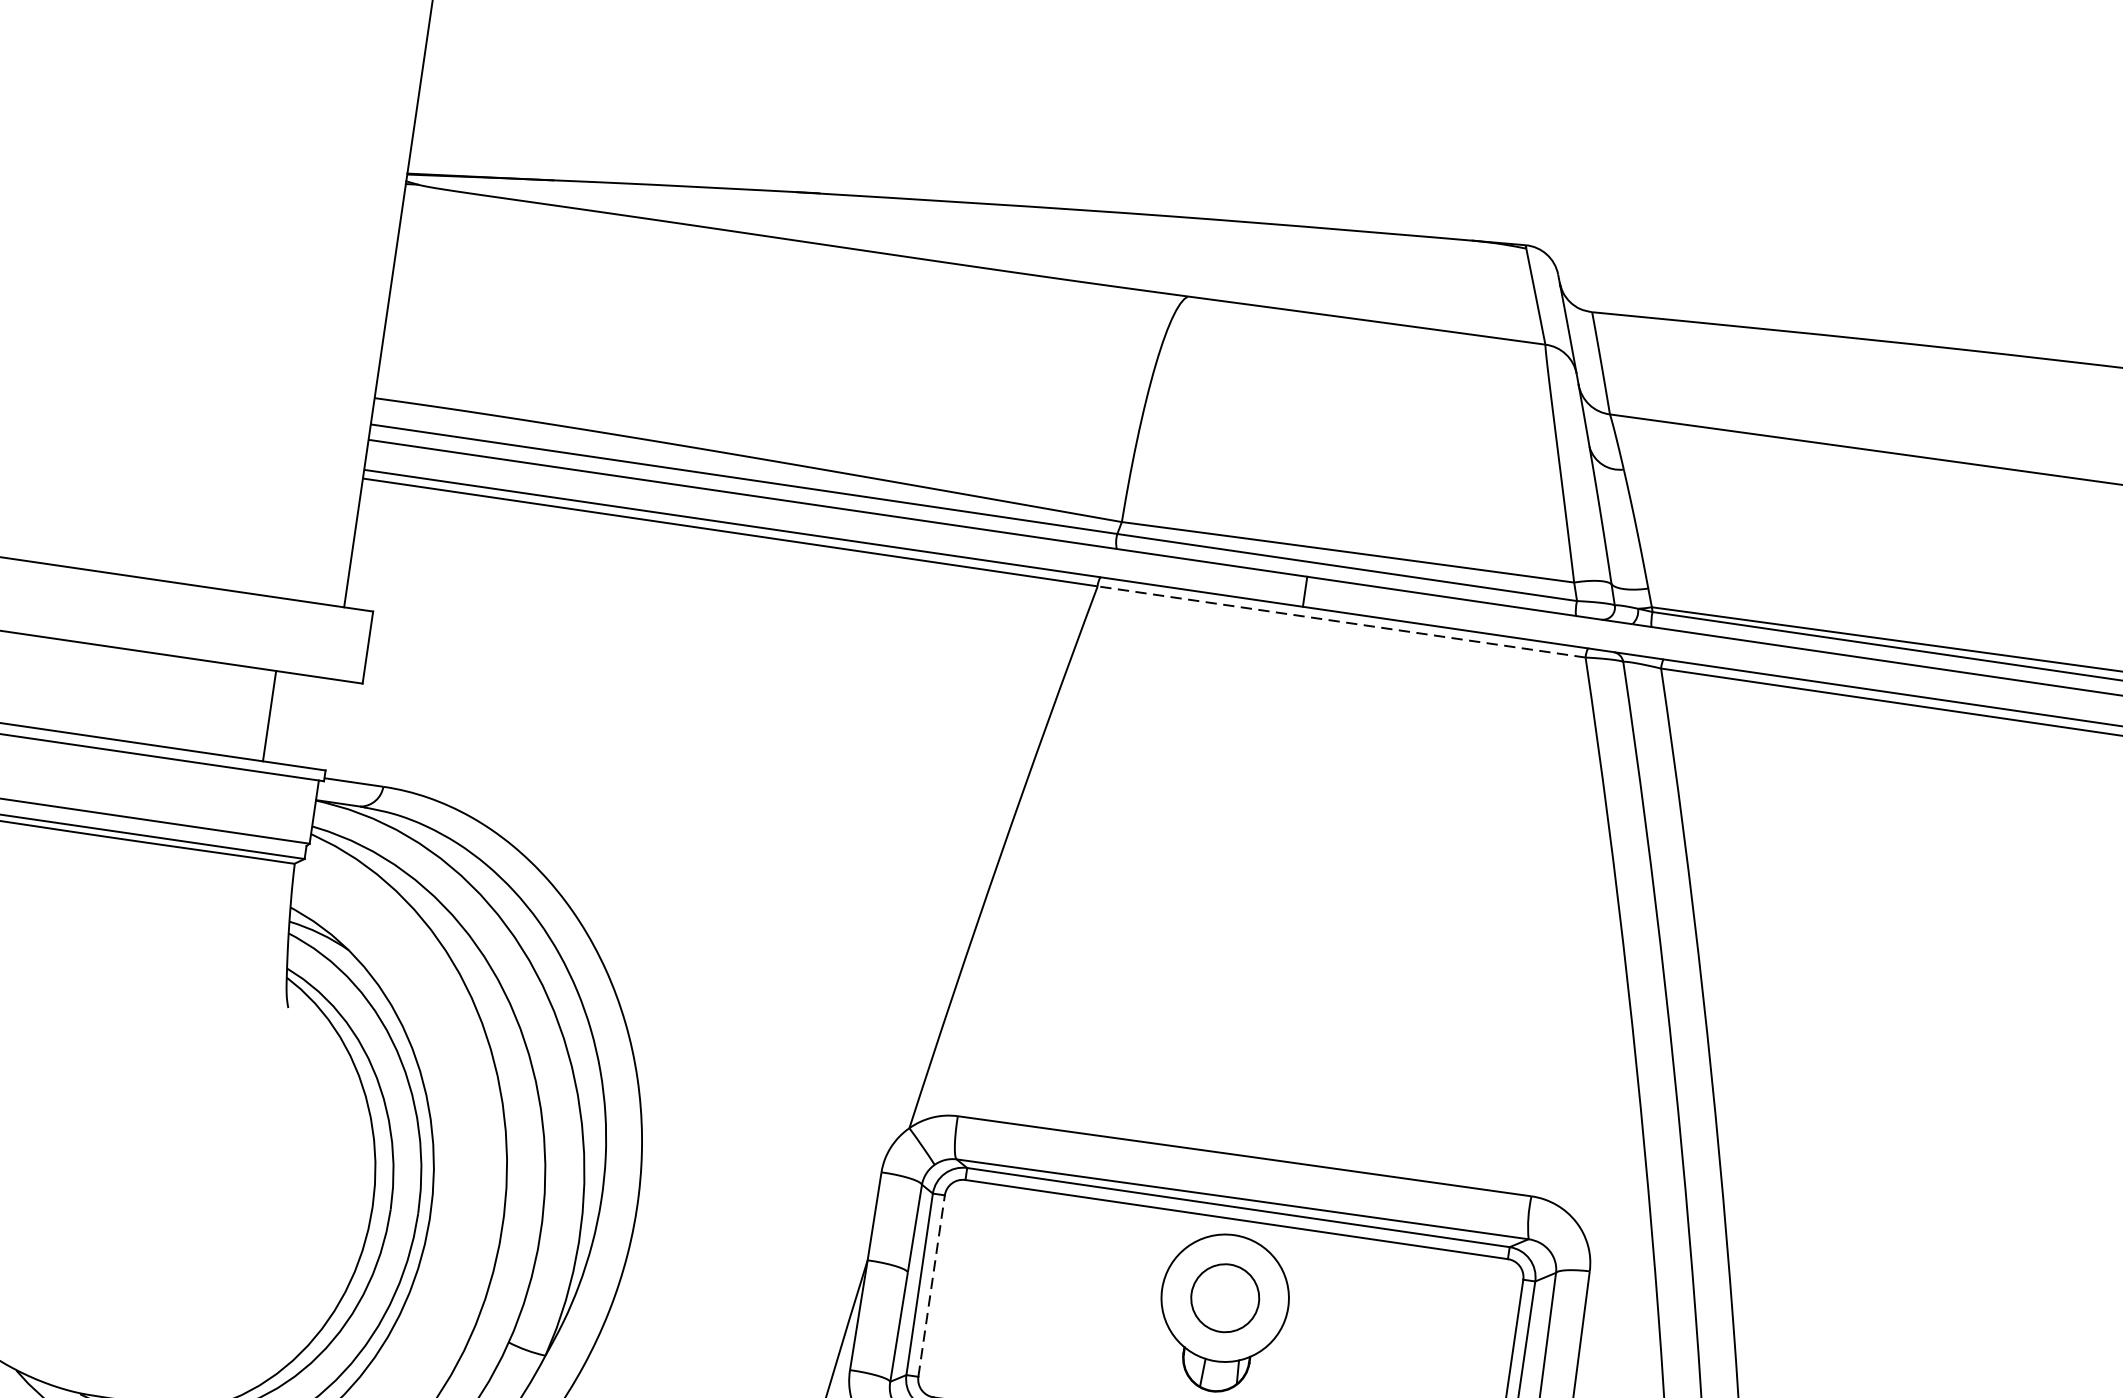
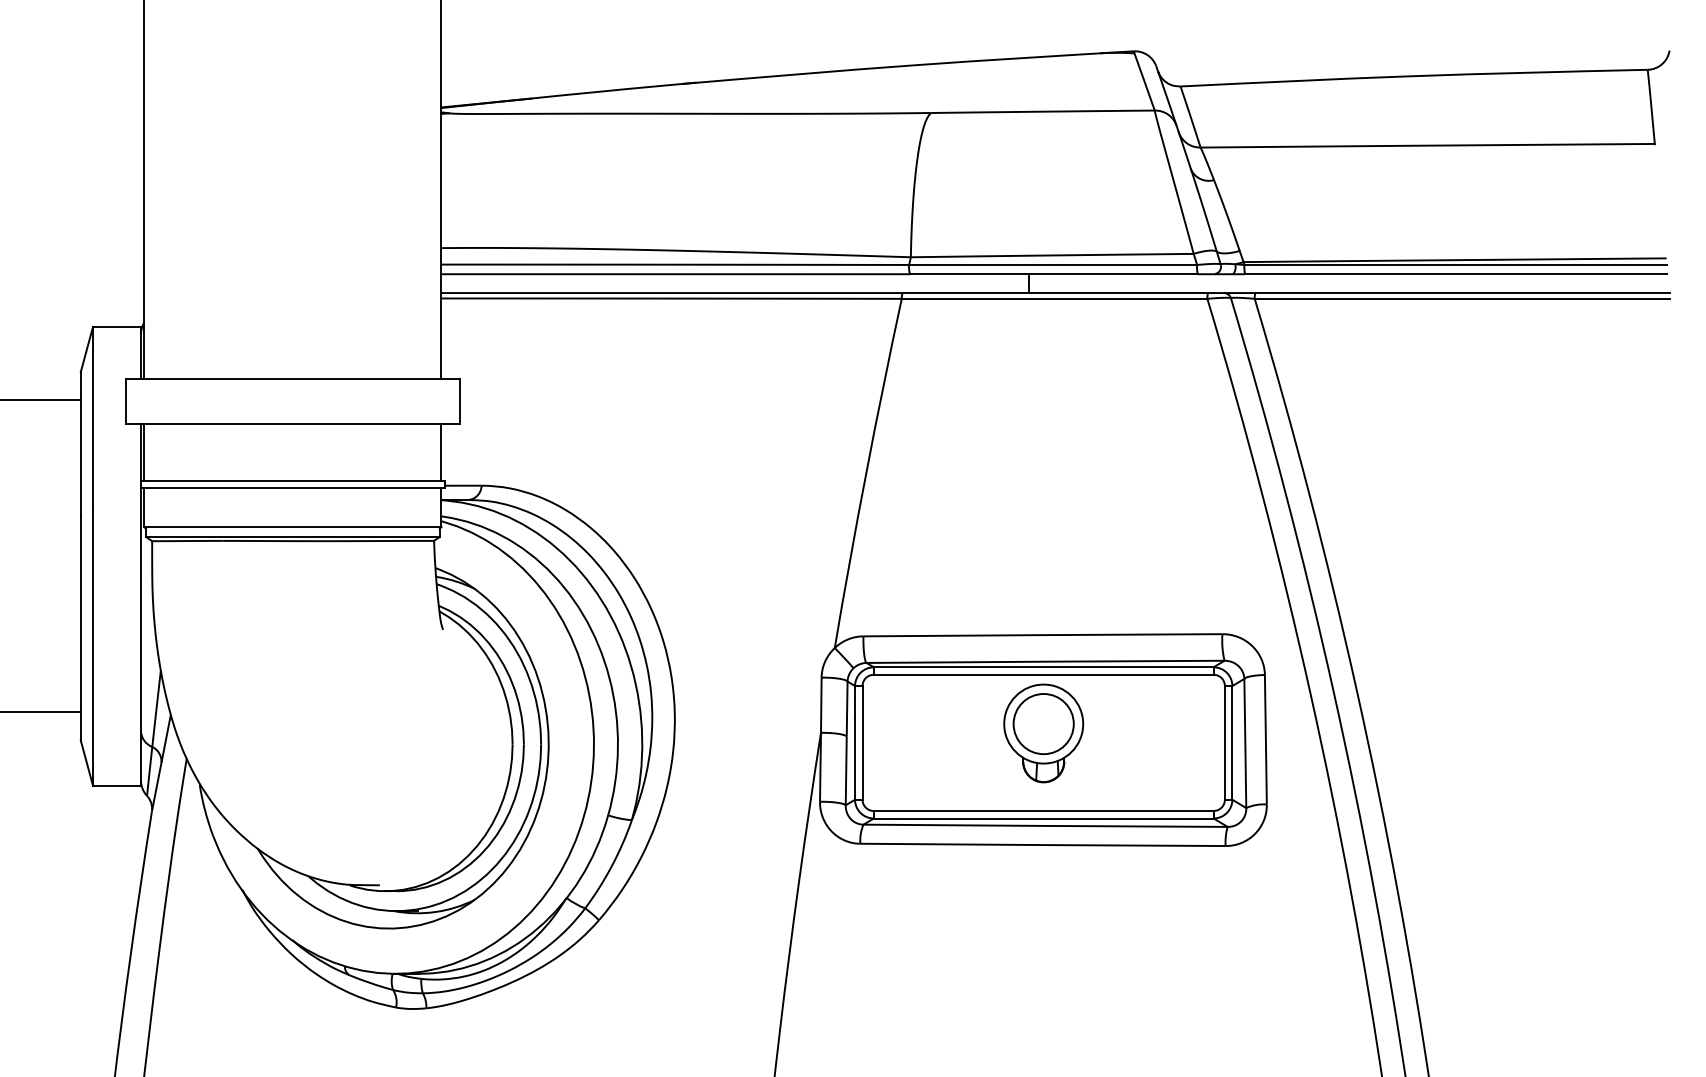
line: (1341, 621) -> (1054, 298), dashed -> solid
line: (269, 716) -> (441, 452), moved
line: (931, 1285) -> (862, 742), dashed -> solid
circle: (1224, 1298) -> (1043, 724), size x1.43

